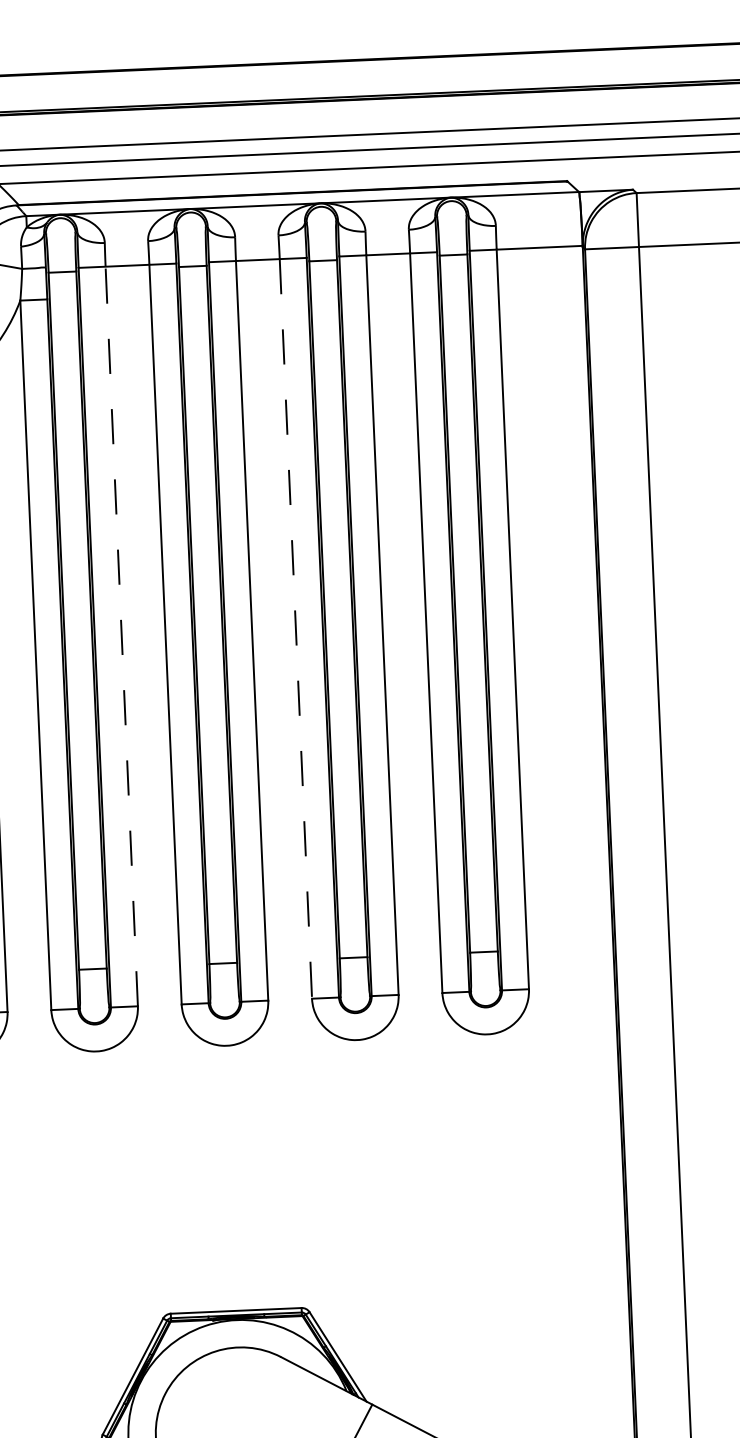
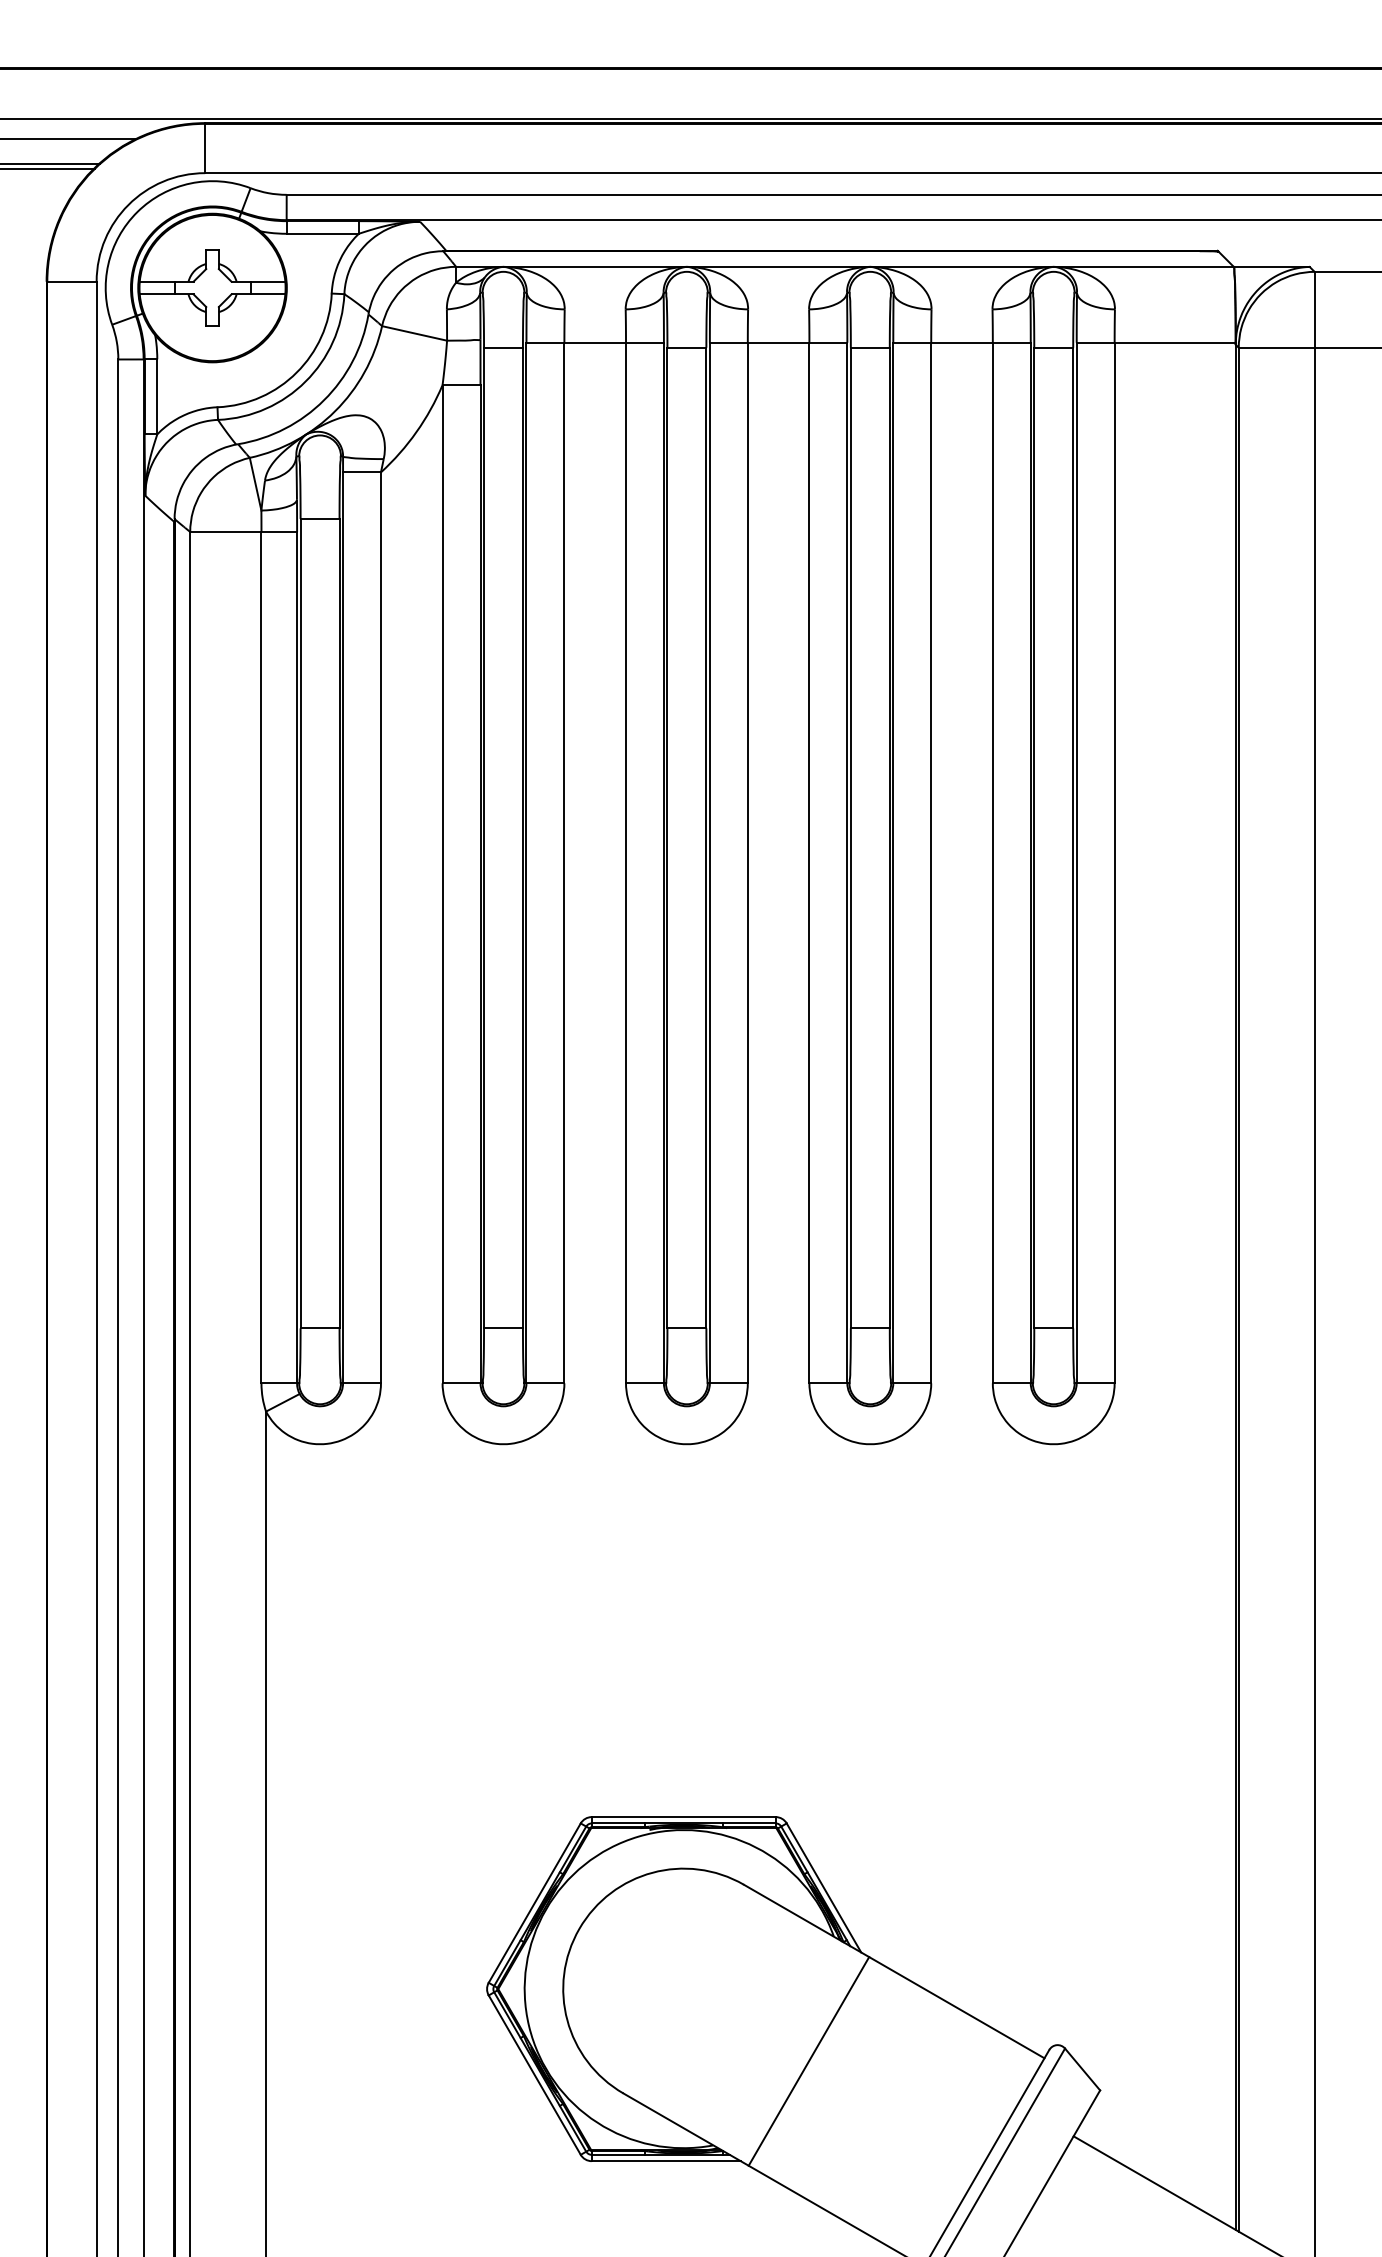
line: (295, 629) -> (809, 863), dashed -> solid
line: (121, 636) -> (564, 862), dashed -> solid

